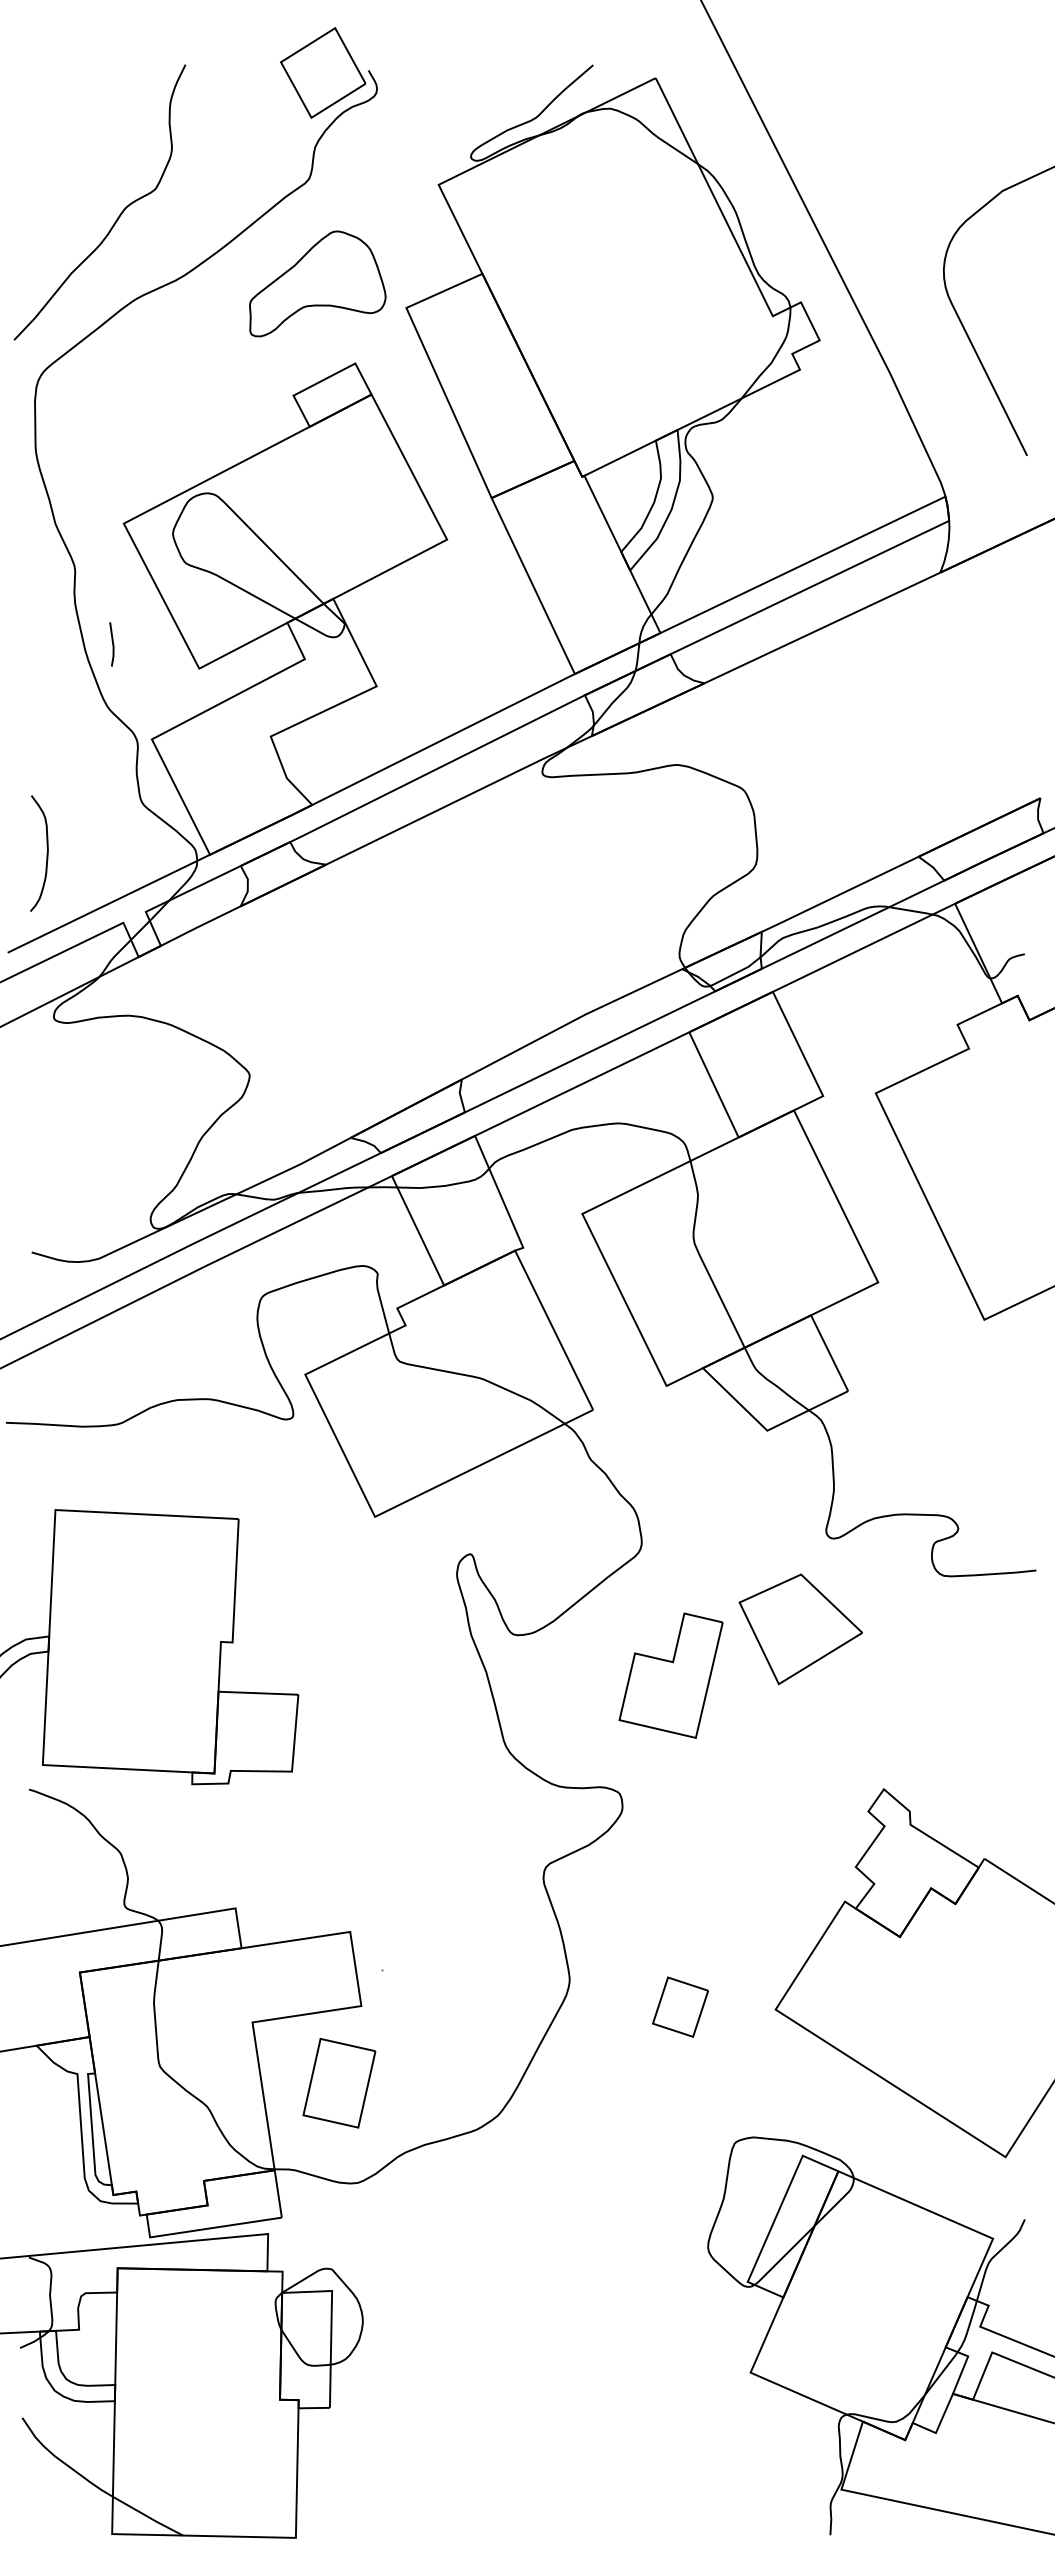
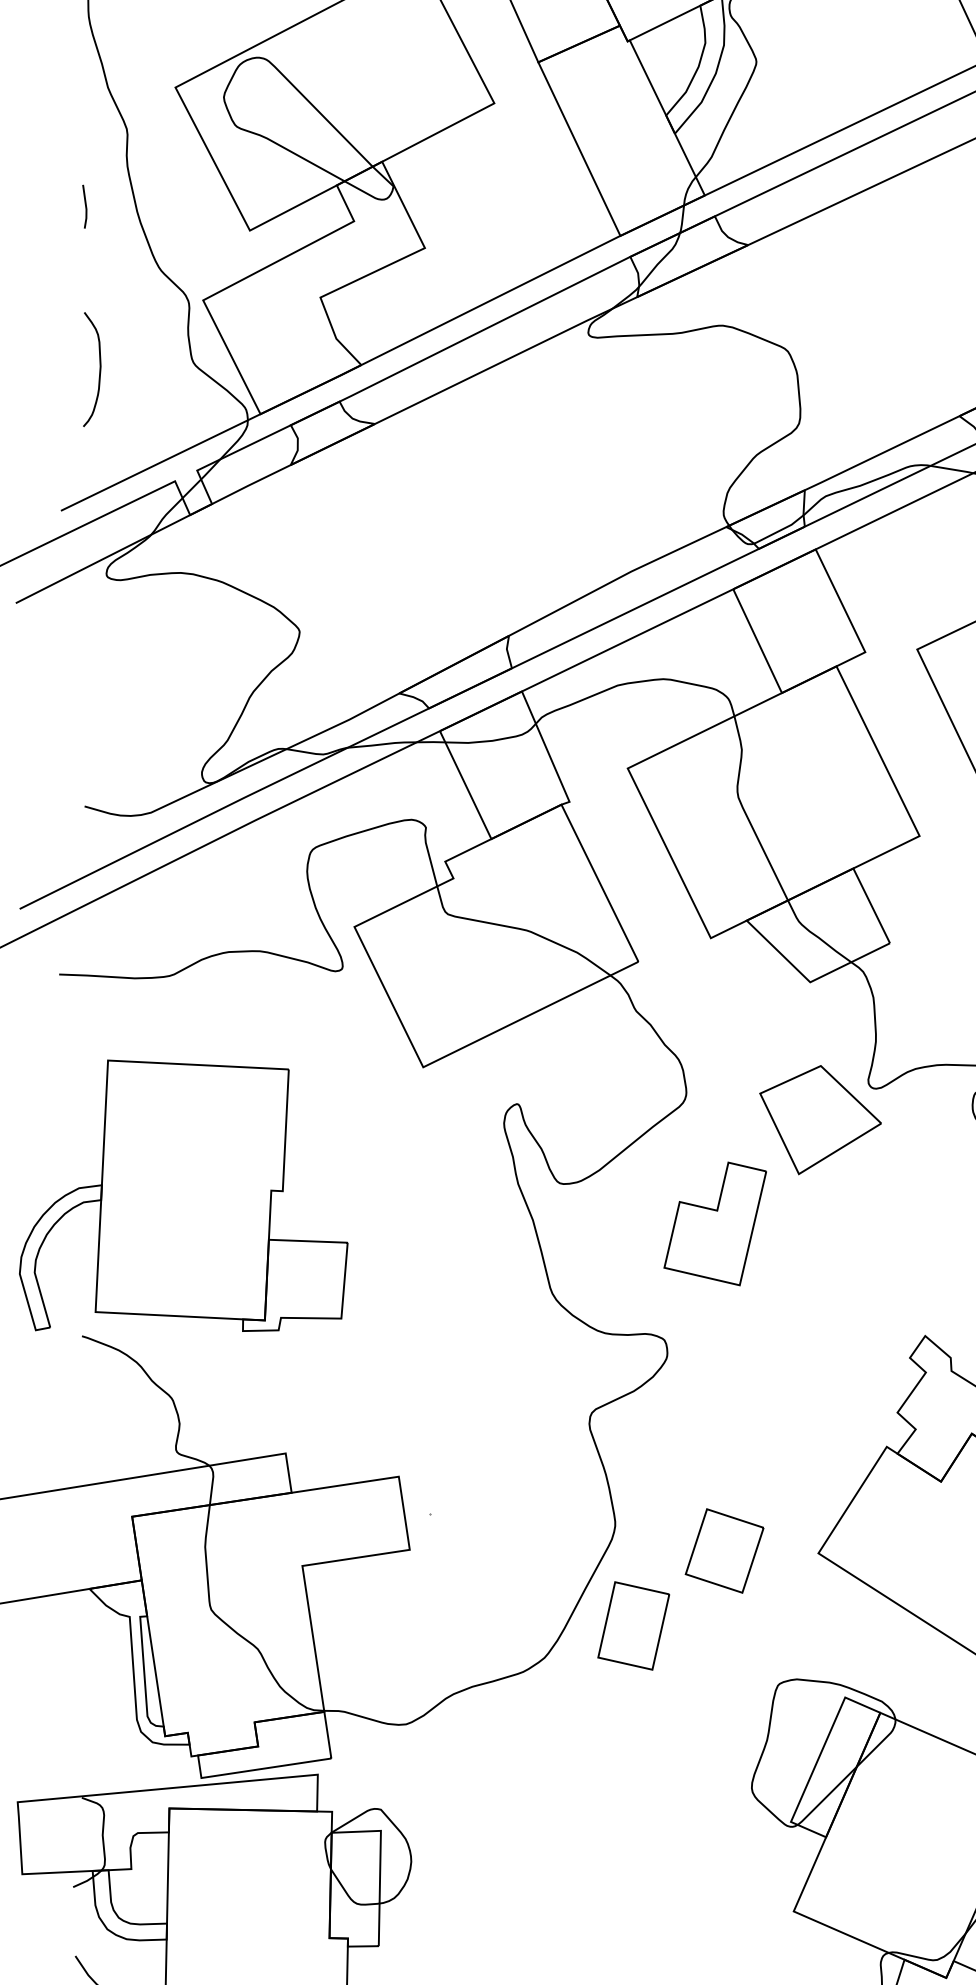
line: (112, 644) -> (85, 206), moved
curve: (46, 853) -> (99, 369), moved
part: (800, 1629) -> (820, 1120), moved
part: (680, 2006) -> (724, 1550), size x1.43
part: (339, 2083) -> (633, 1626), moved

